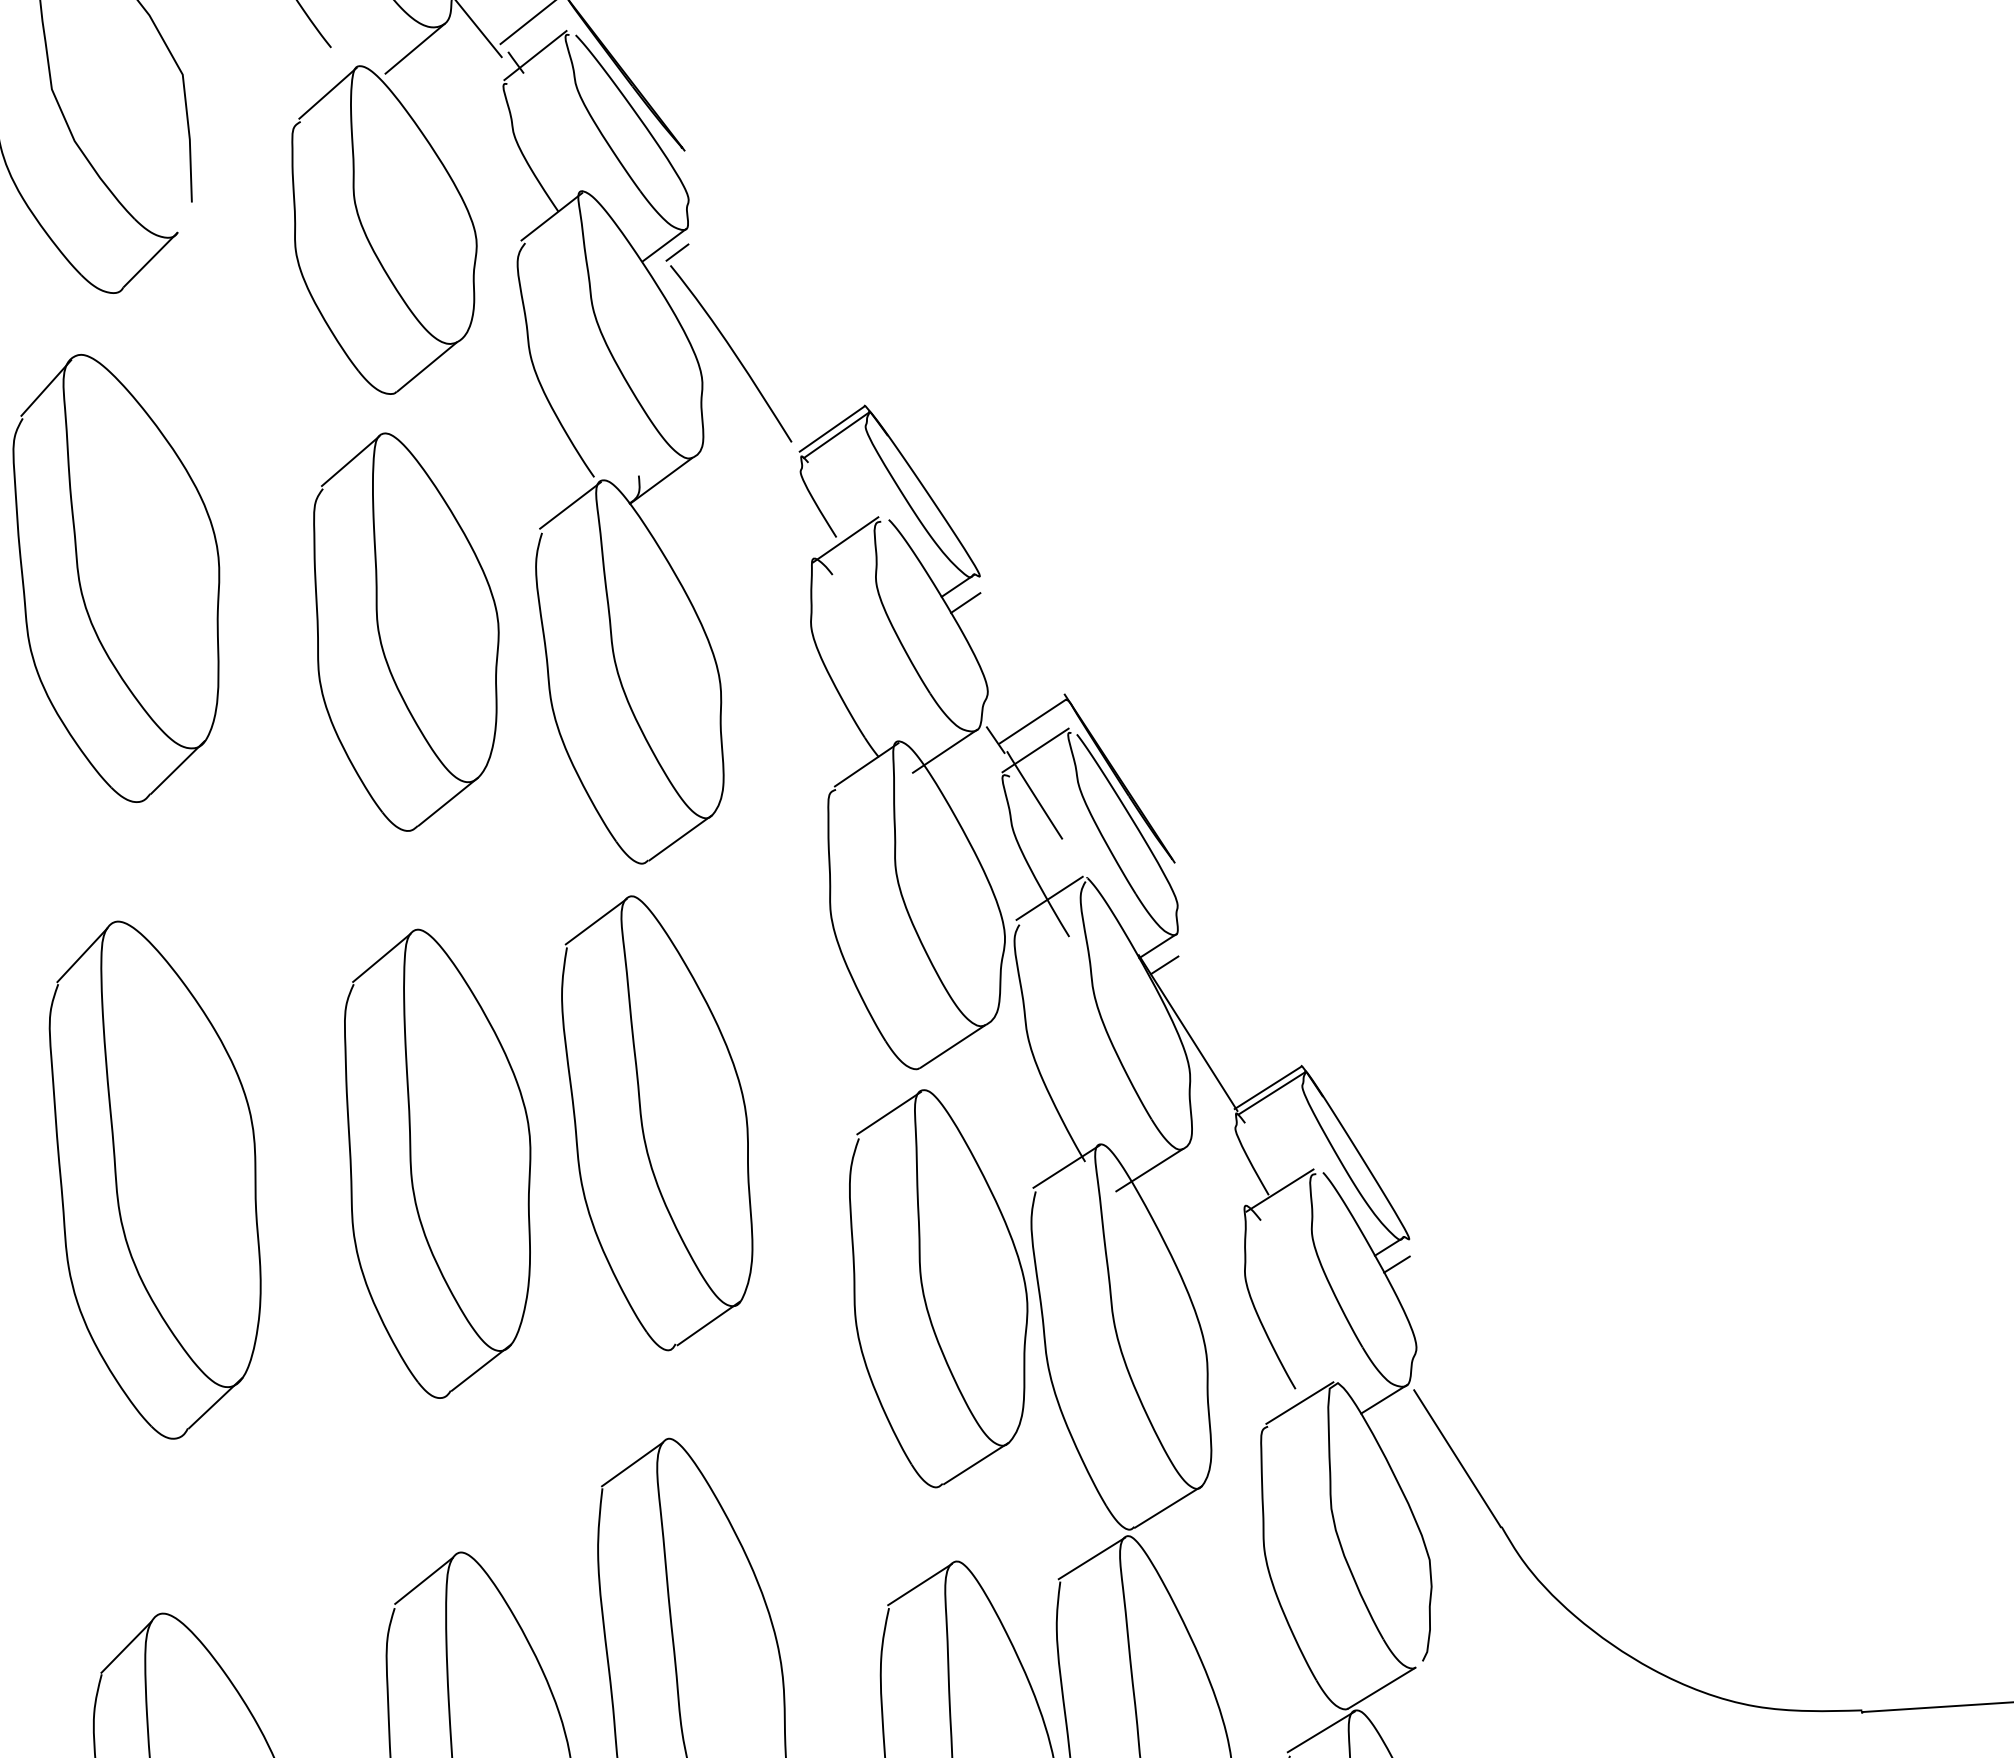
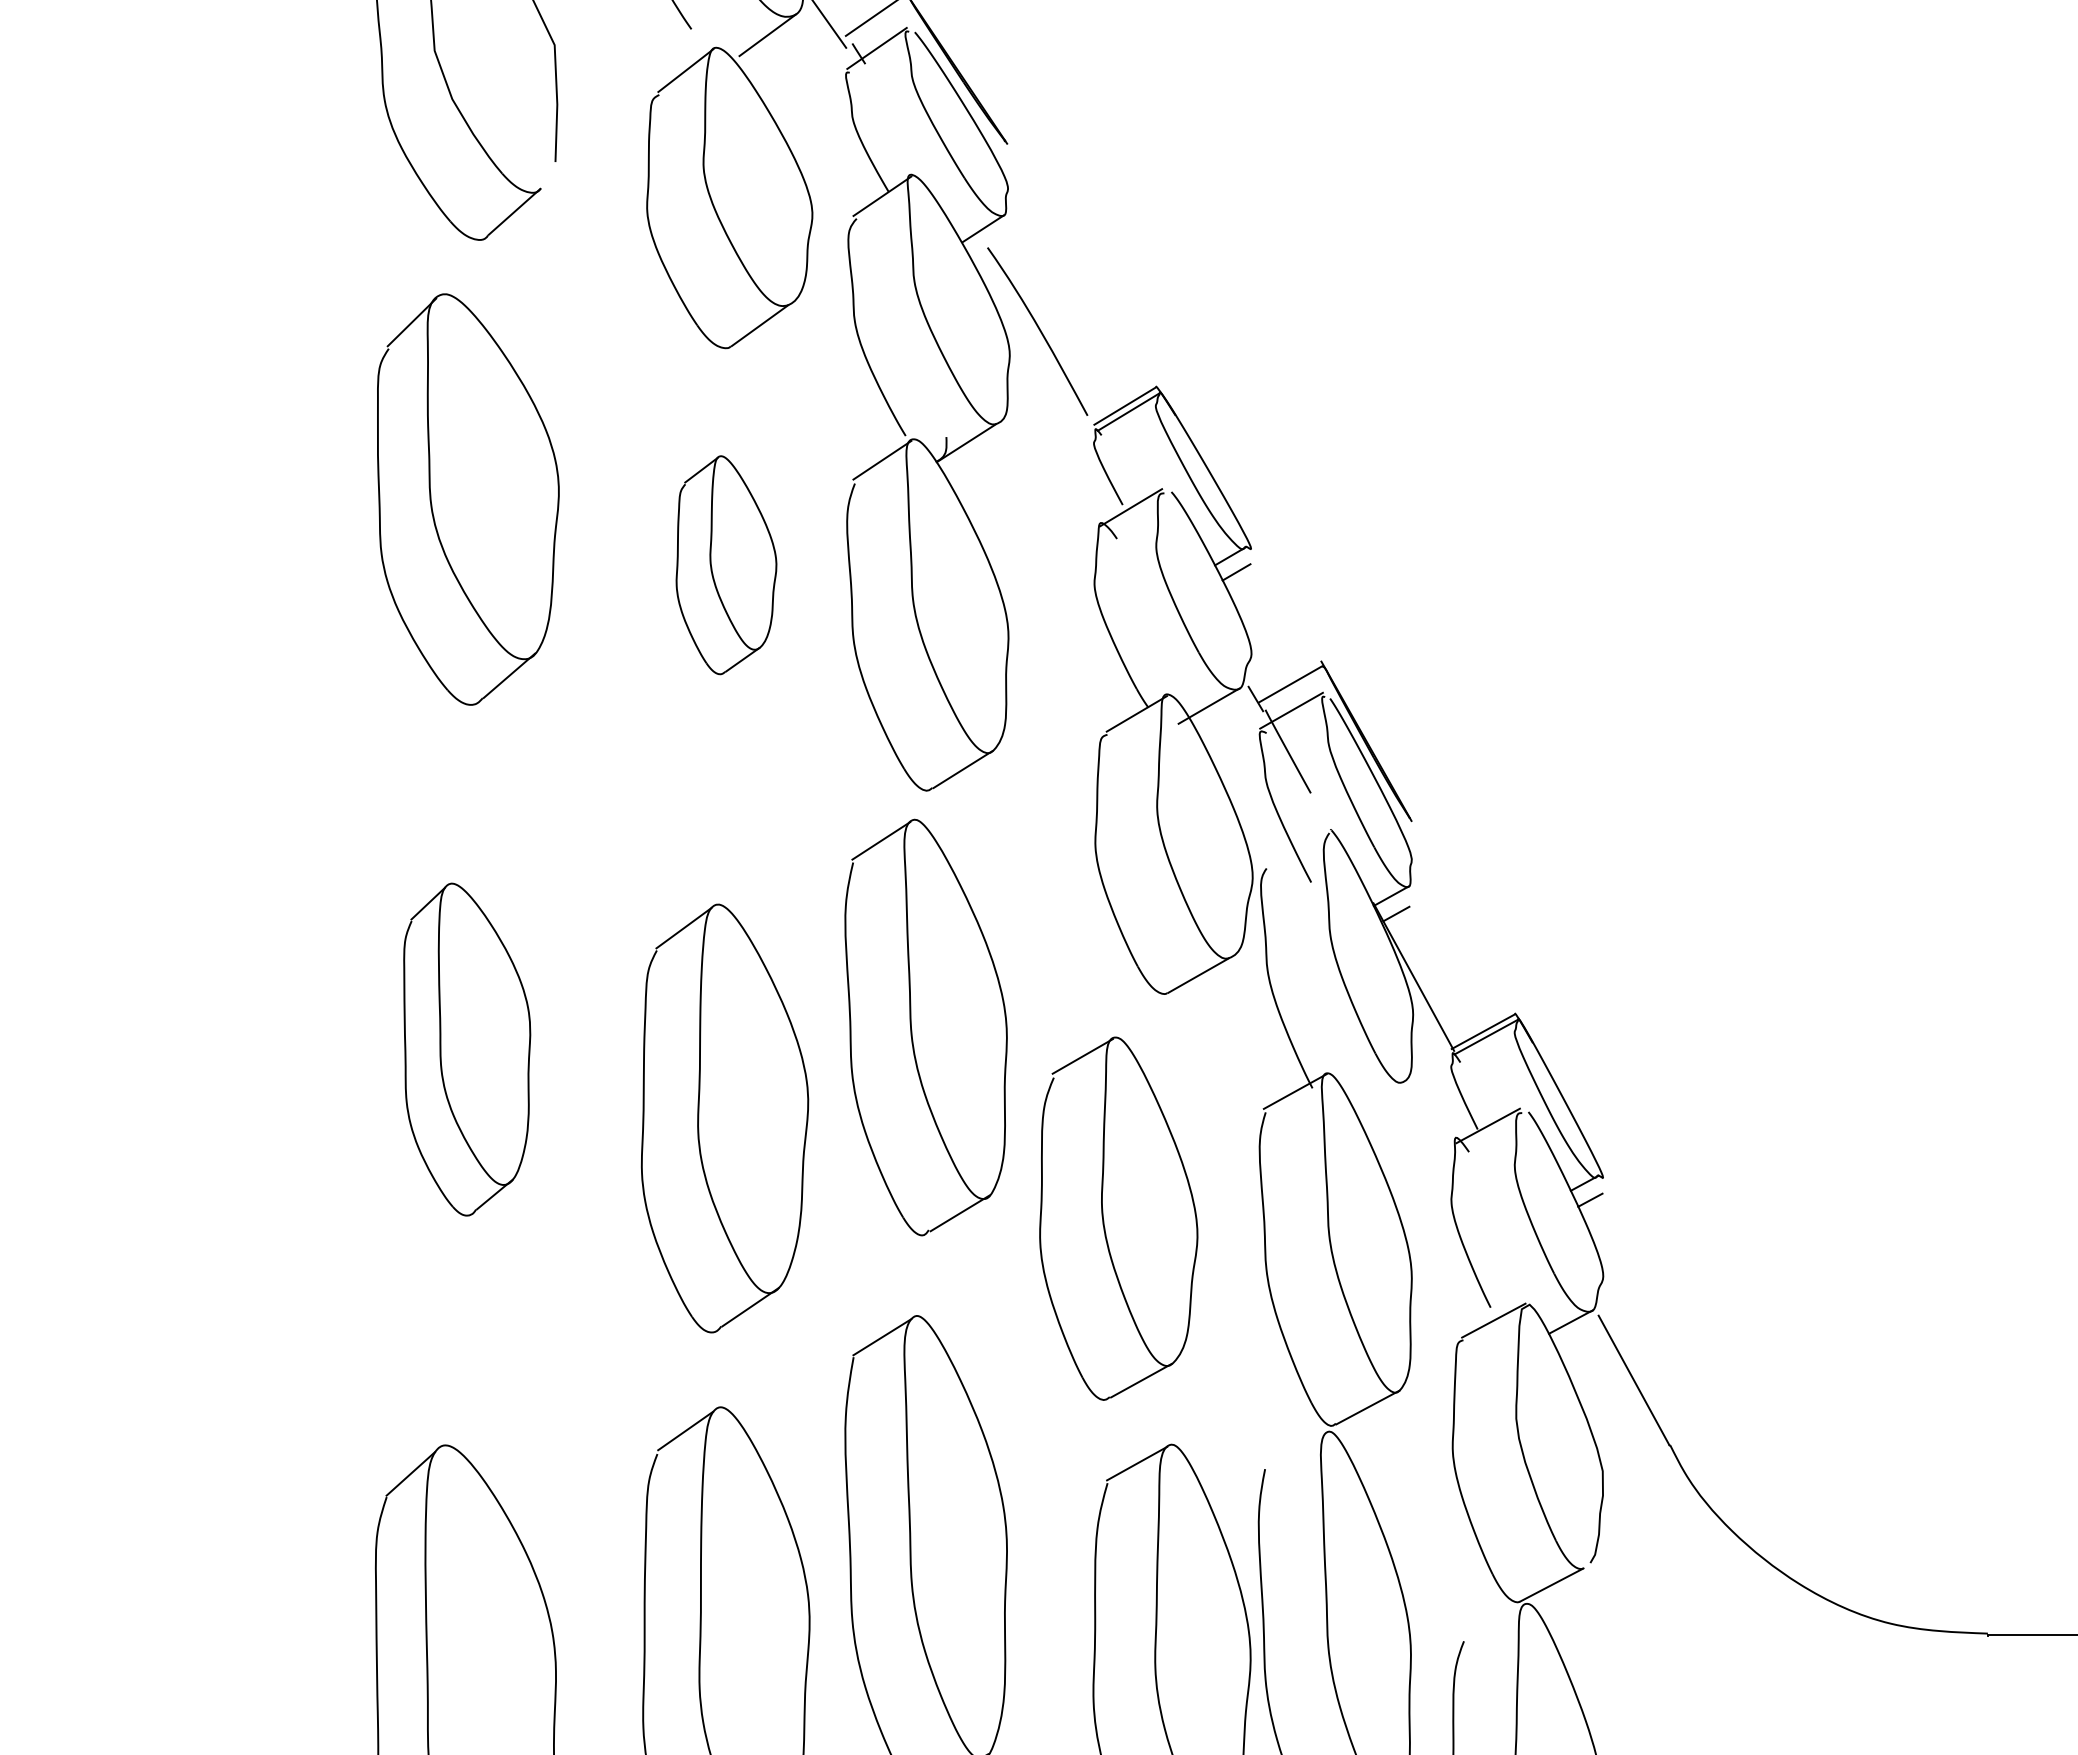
line: (677, 252) -> (994, 236), removed
part: (407, 630) -> (726, 564), size x0.6
line: (1049, 897) -> (1295, 845), removed
part: (439, 1163) -> (724, 1118), moved
line: (1149, 1169) -> (1370, 1099), removed
part: (158, 1179) -> (467, 1049), size x0.7
part: (939, 1287) -> (1118, 1218), moved
line: (1091, 1558) -> (1294, 1449), removed
line: (1320, 1731) -> (1493, 1620), removed

